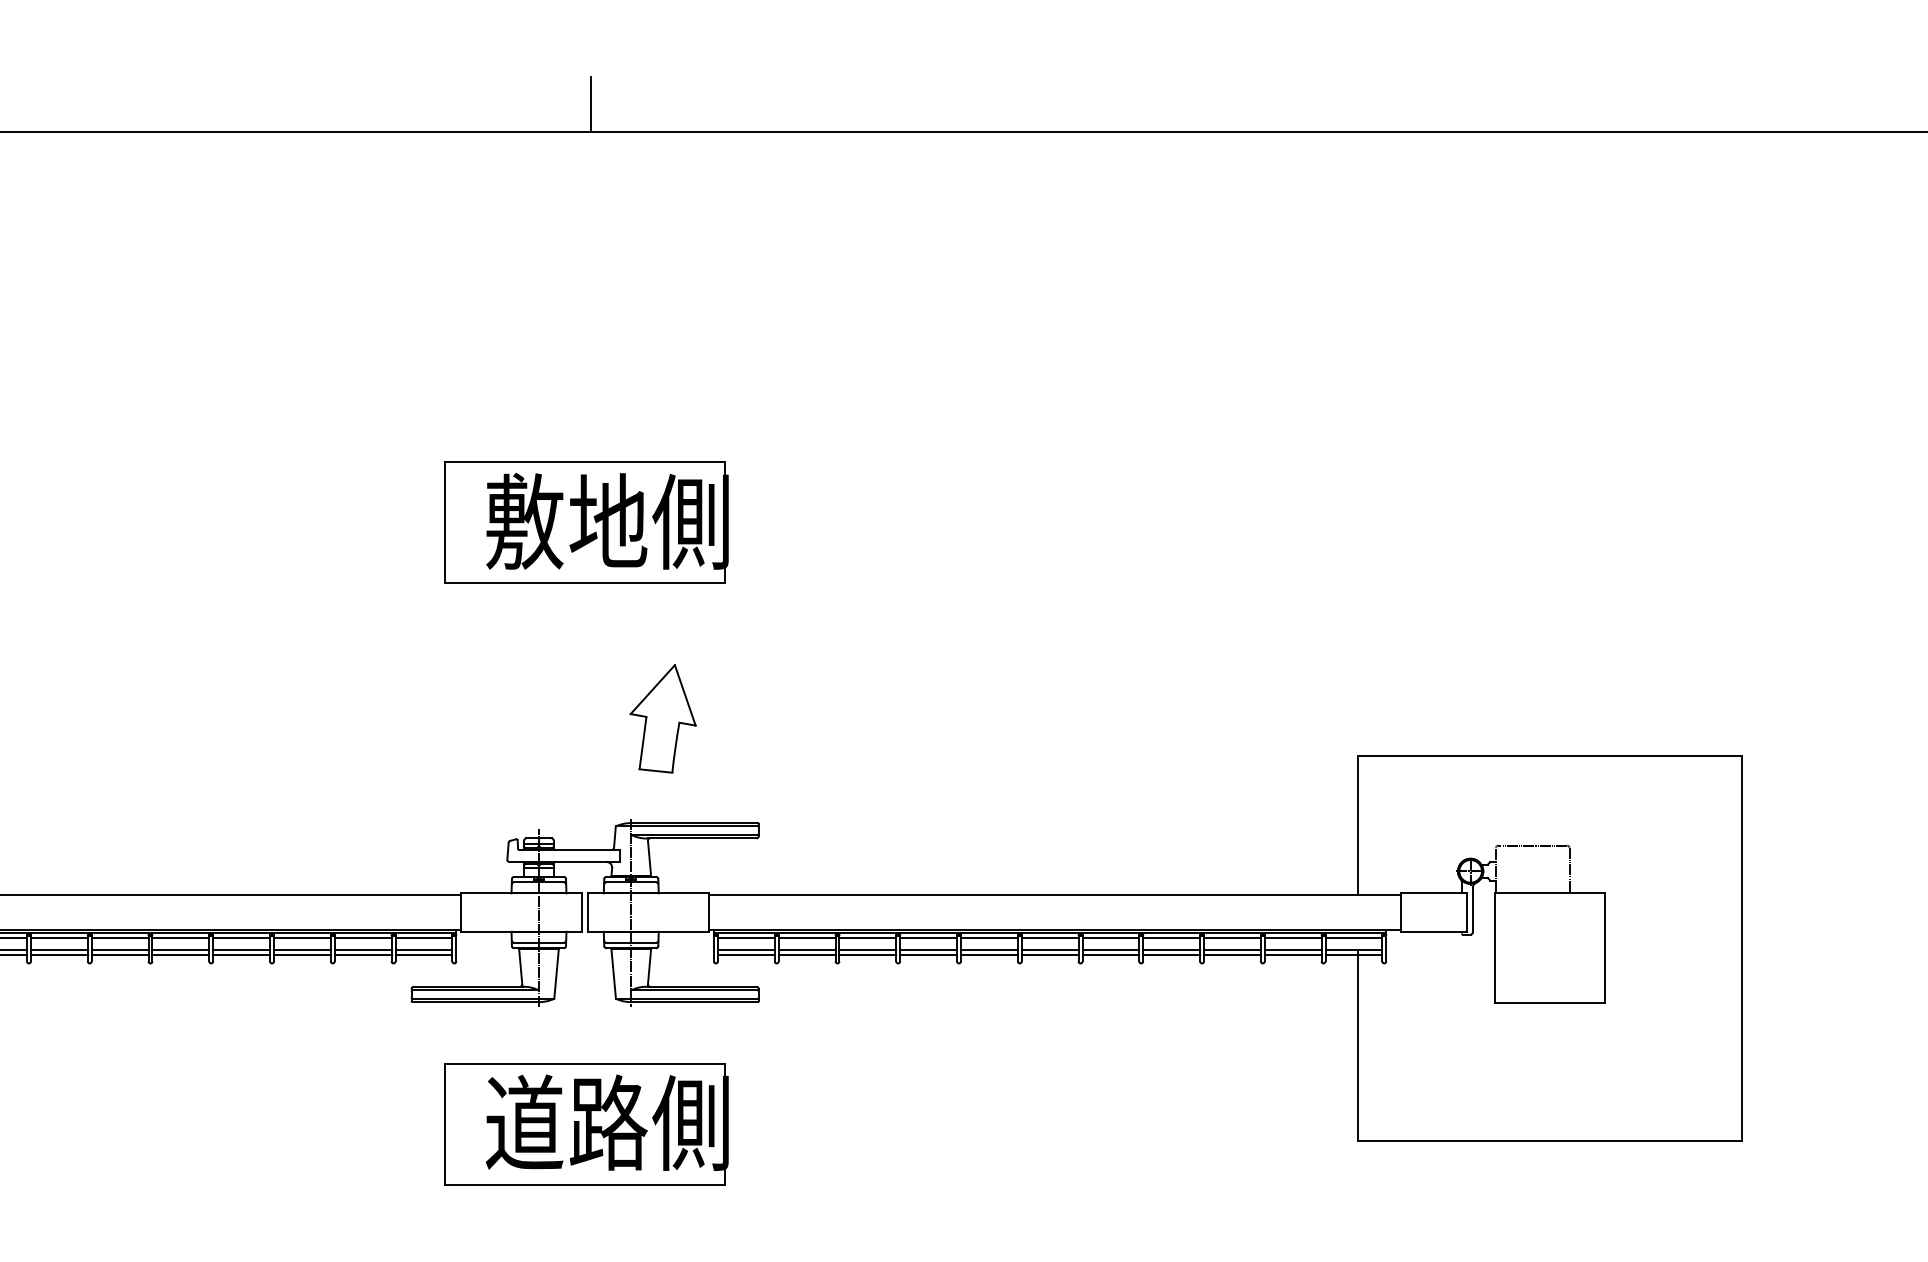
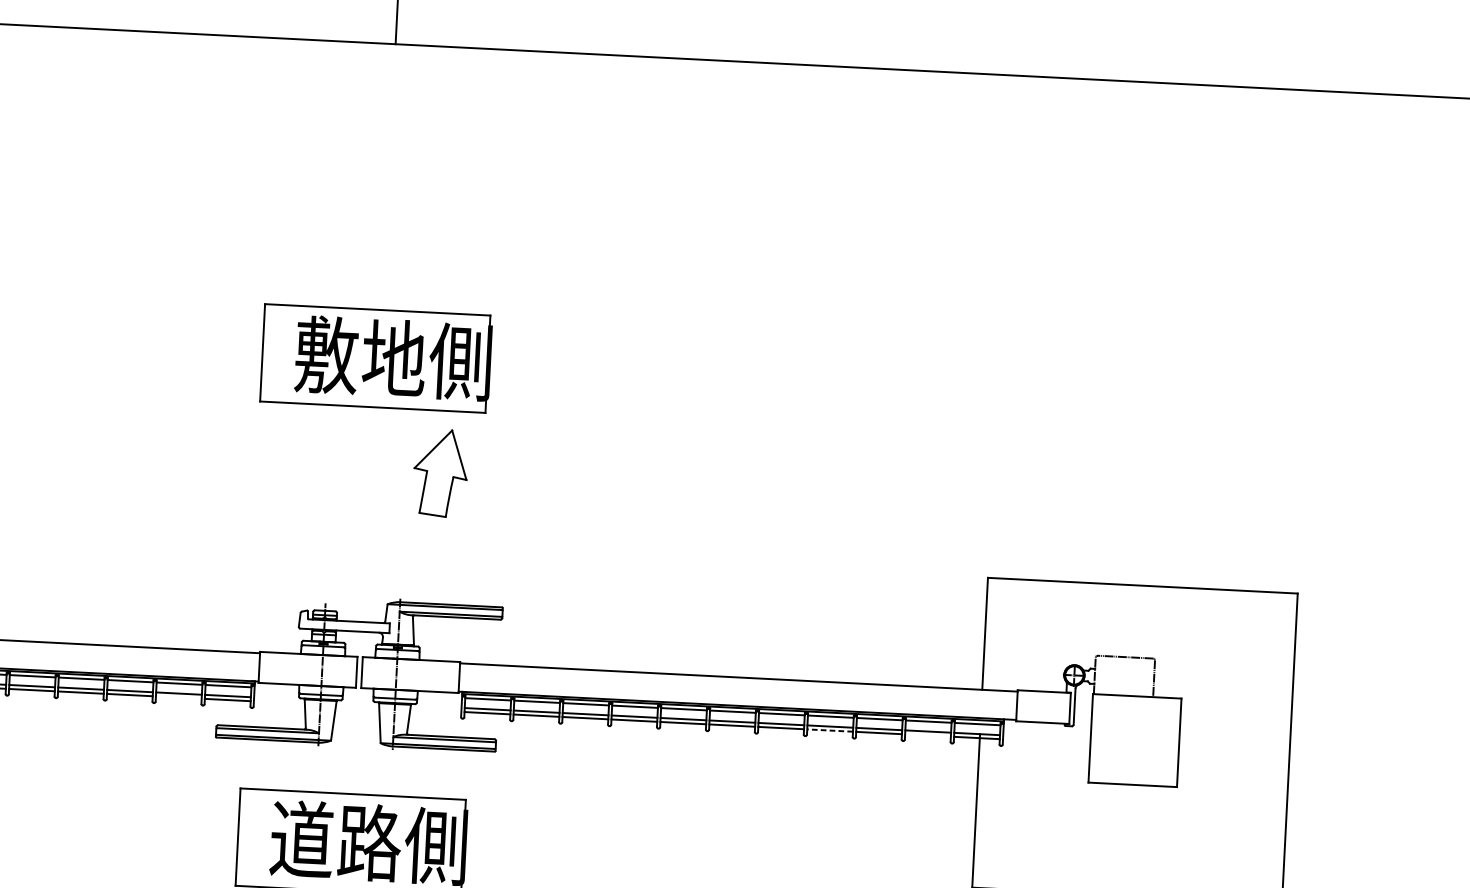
part: (662, 718) -> (440, 472), moved
line: (362, 954) -> (178, 697), removed
line: (1171, 954) -> (830, 730), solid -> dashed
line: (1292, 954) -> (927, 735), removed

